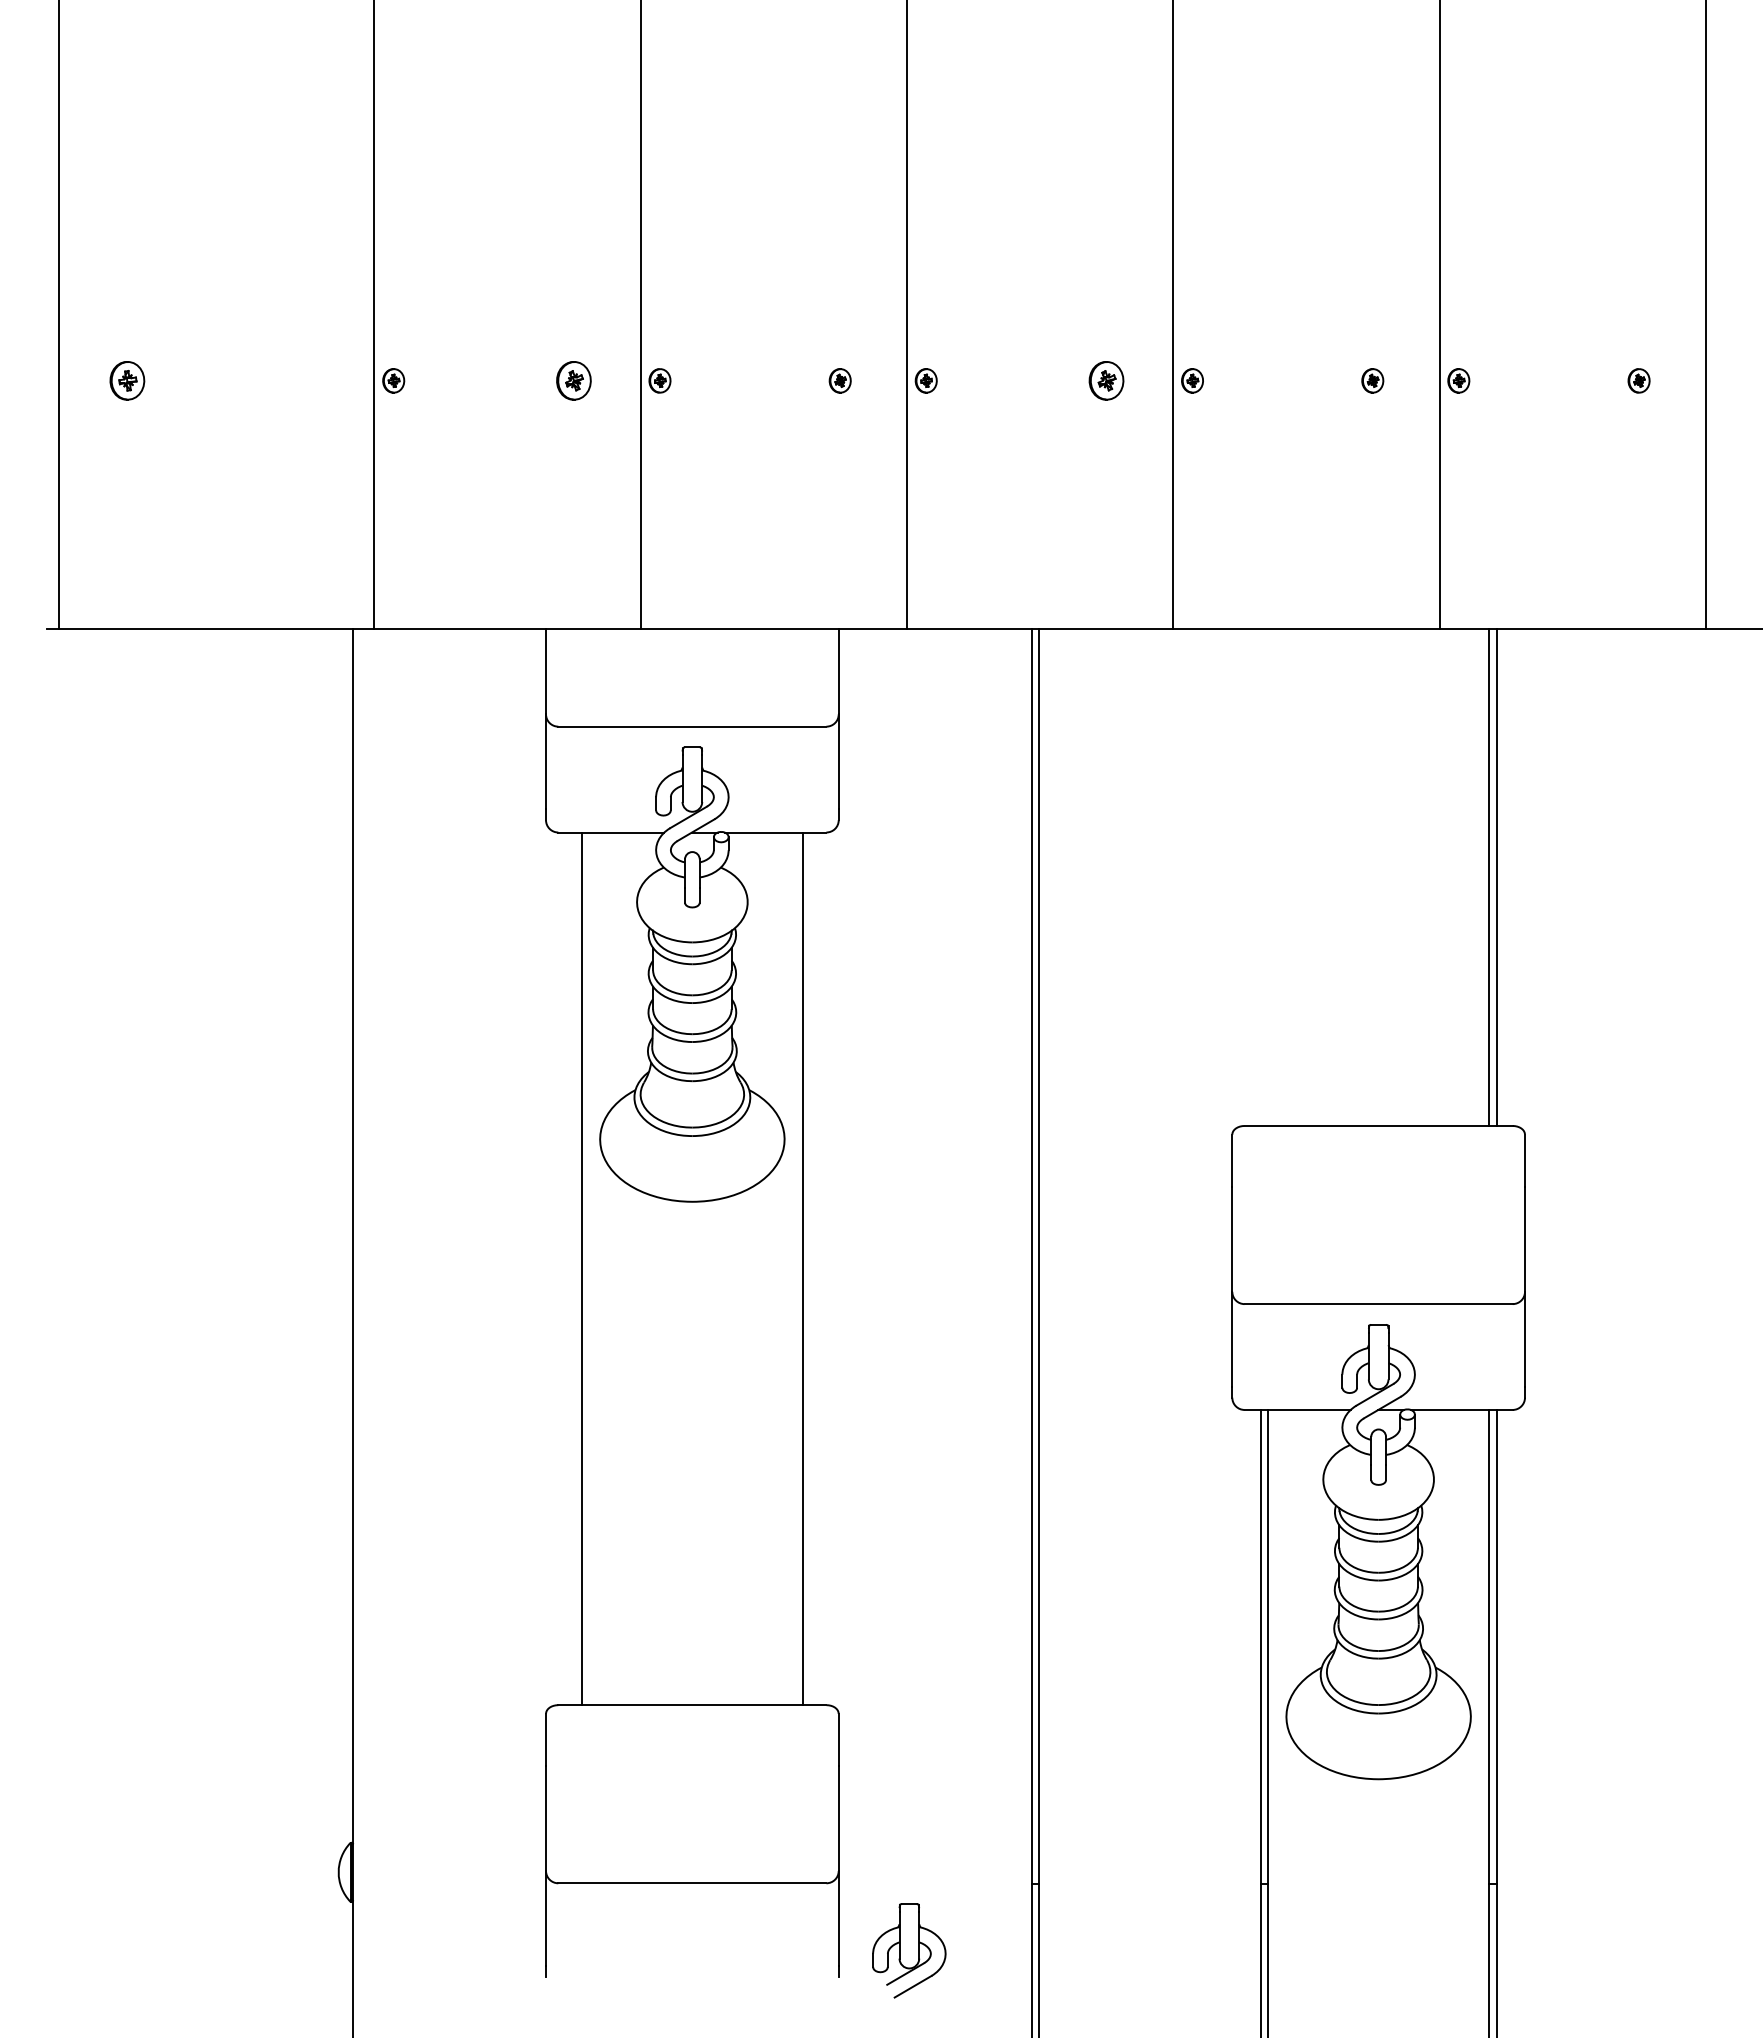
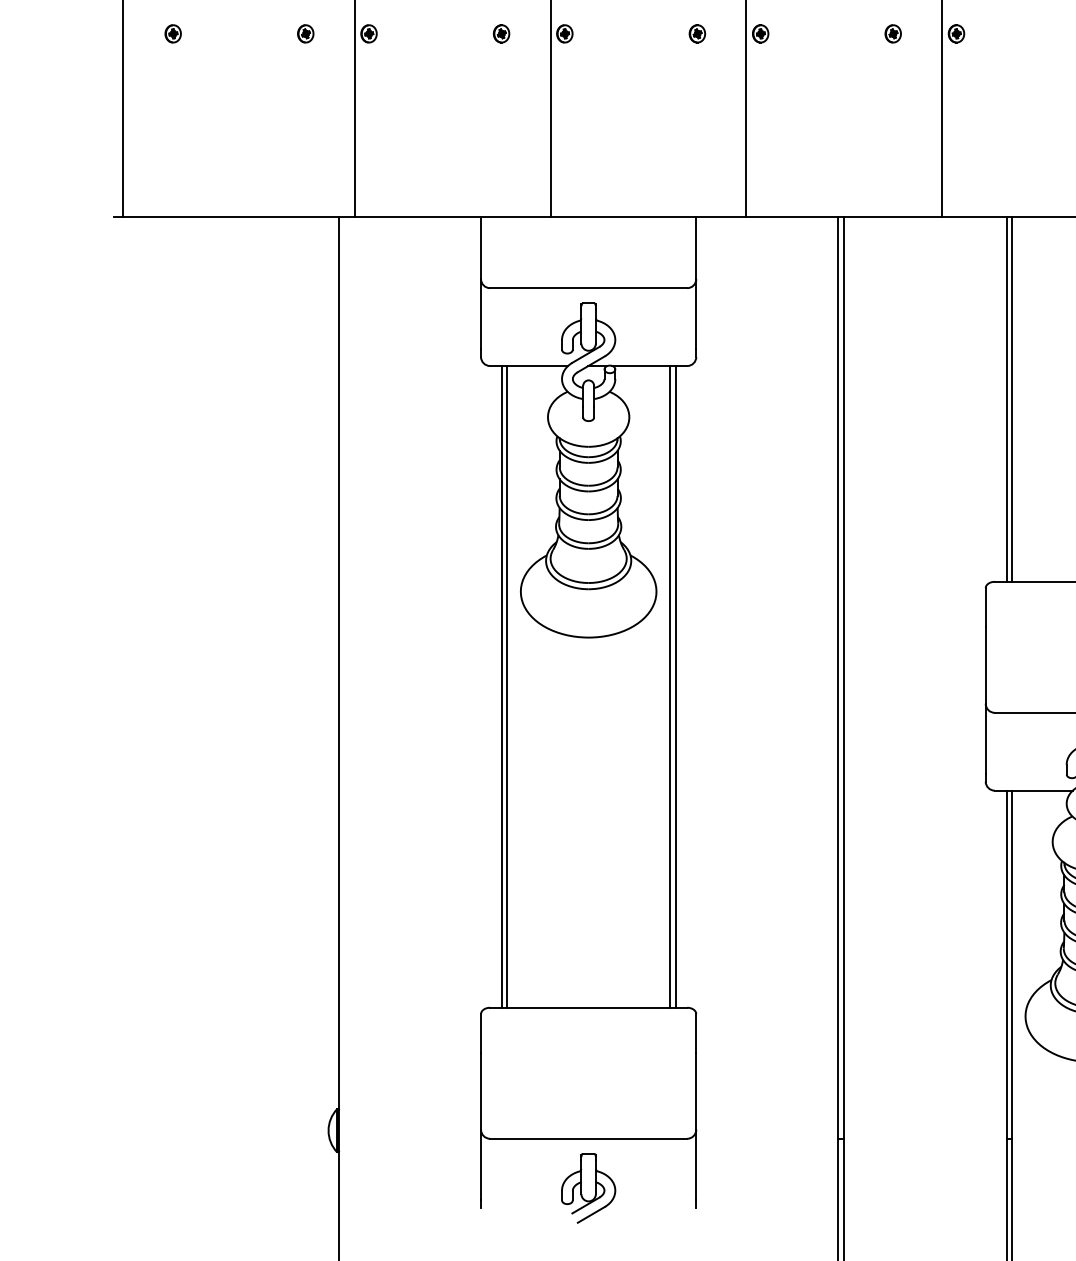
part: (127, 380) -> (173, 33), size x0.62
part: (307, 380) -> (305, 33), added
part: (573, 380) -> (501, 33), size x0.62
part: (1106, 380) -> (893, 33), size x0.62
line: (1260, 877) -> (1006, 399), added
line: (1267, 877) -> (1011, 399), added
line: (574, 1268) -> (501, 686), added
line: (810, 1268) -> (675, 686), added
part: (909, 1950) -> (588, 1188), moved

